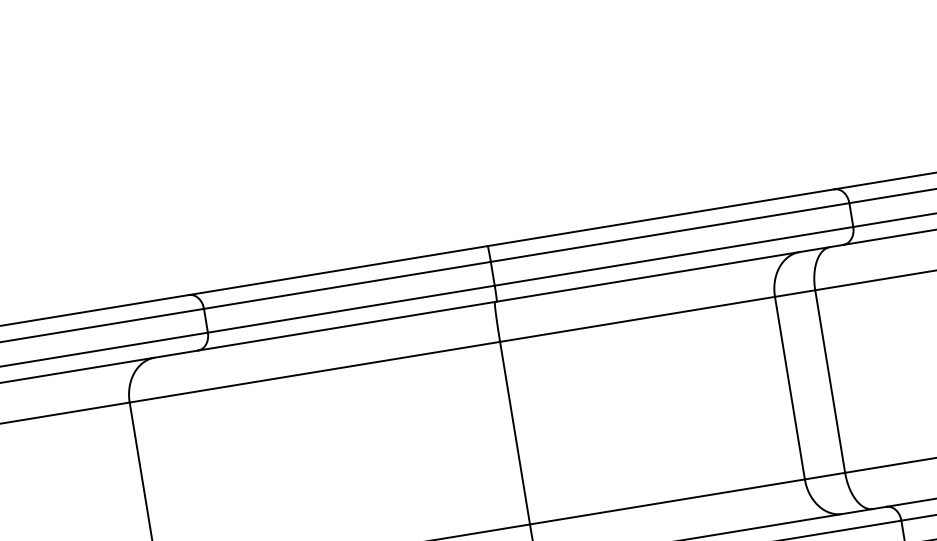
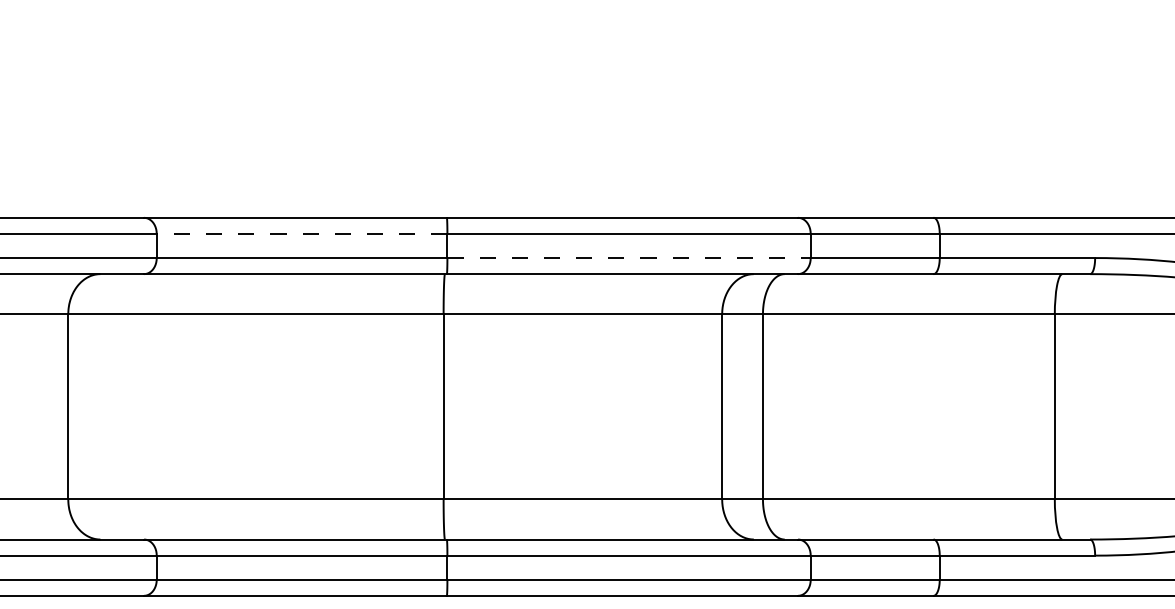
line: (674, 256) -> (629, 258), solid -> dashed
line: (346, 285) -> (301, 233), solid -> dashed

